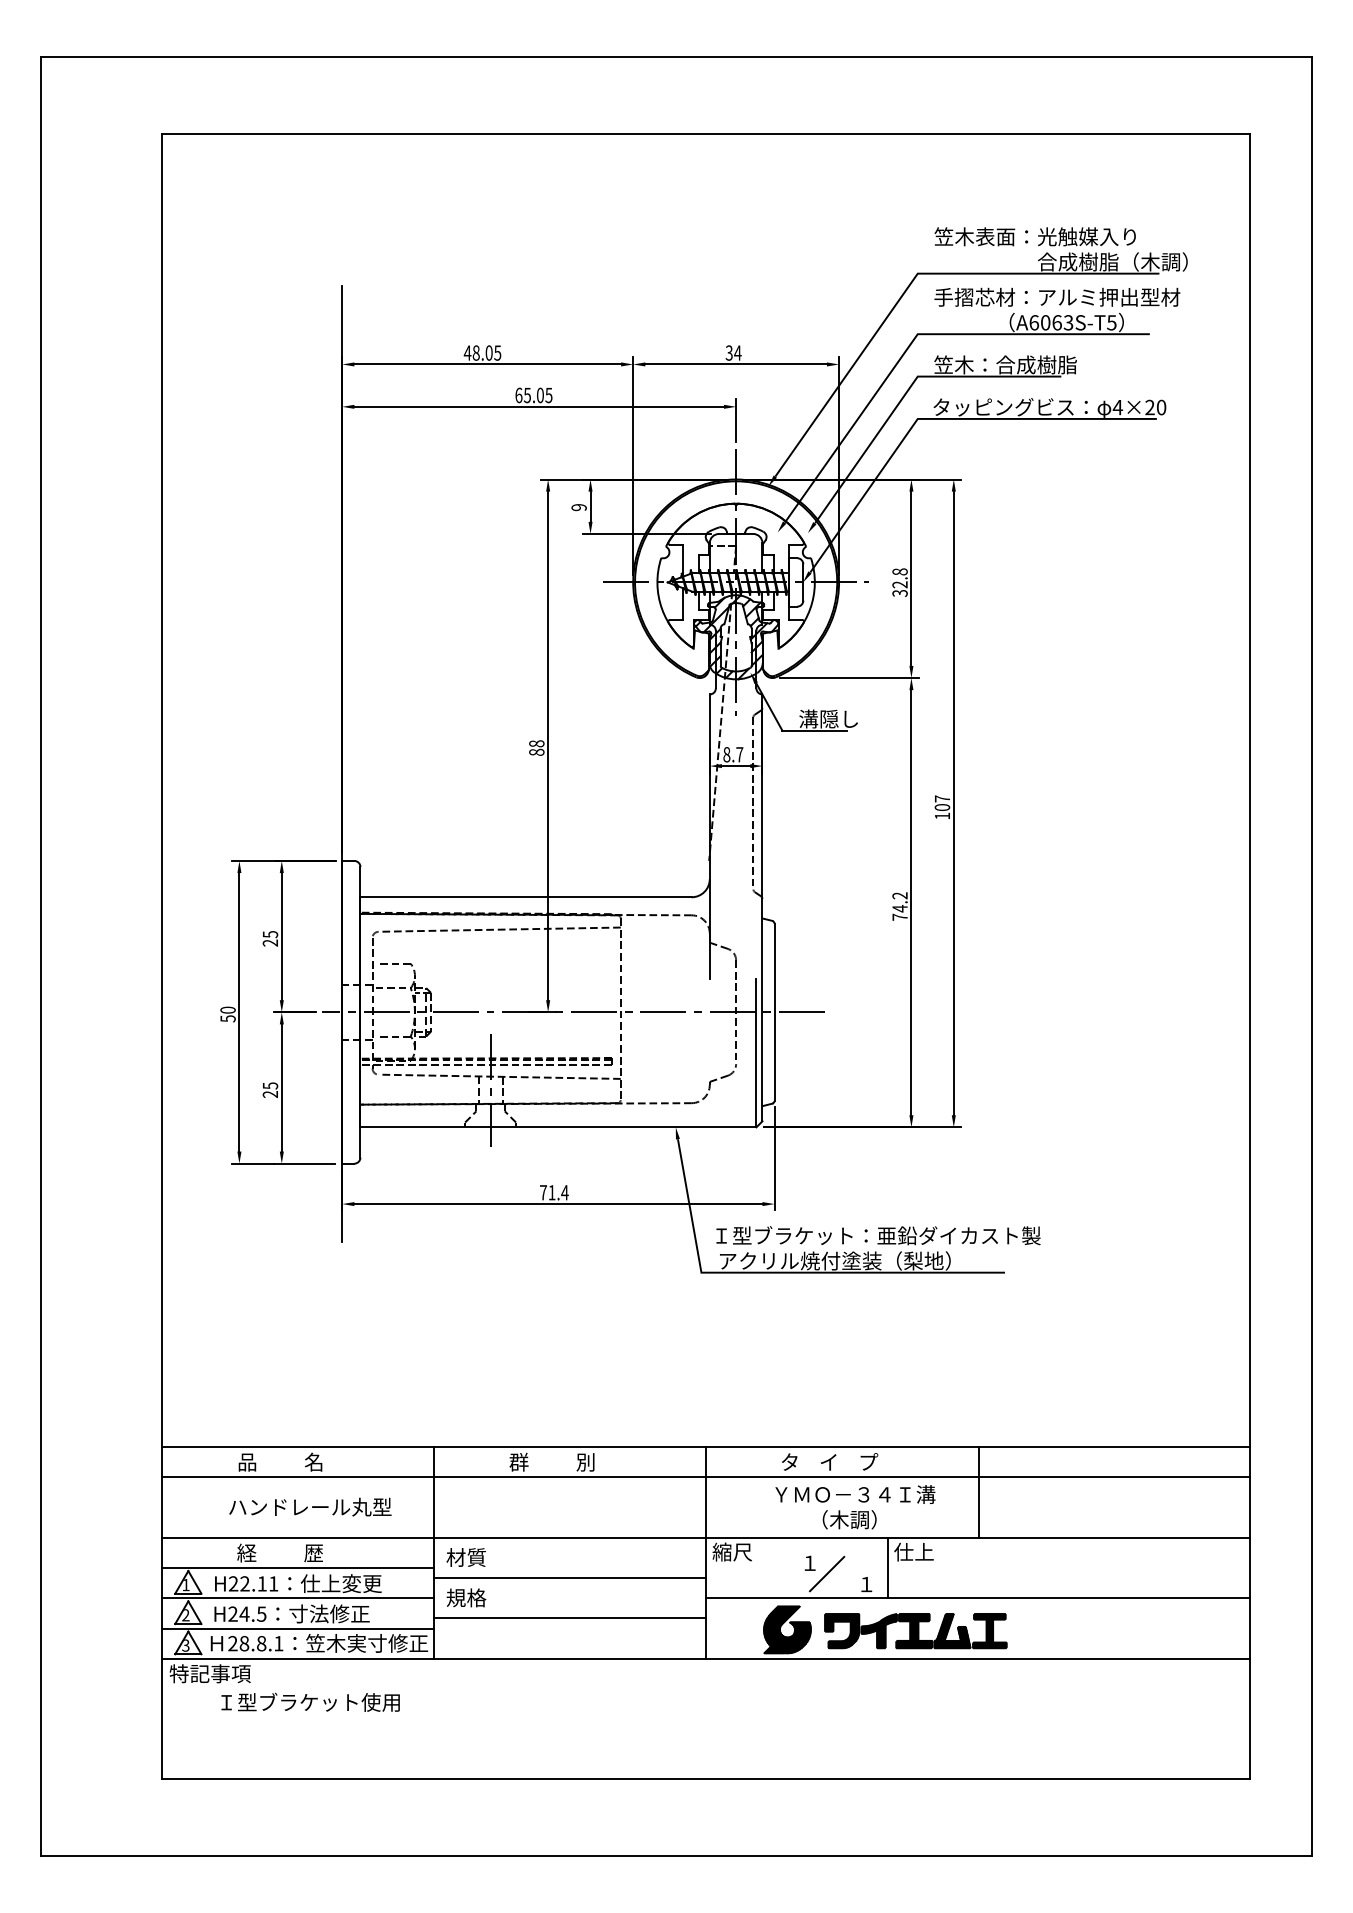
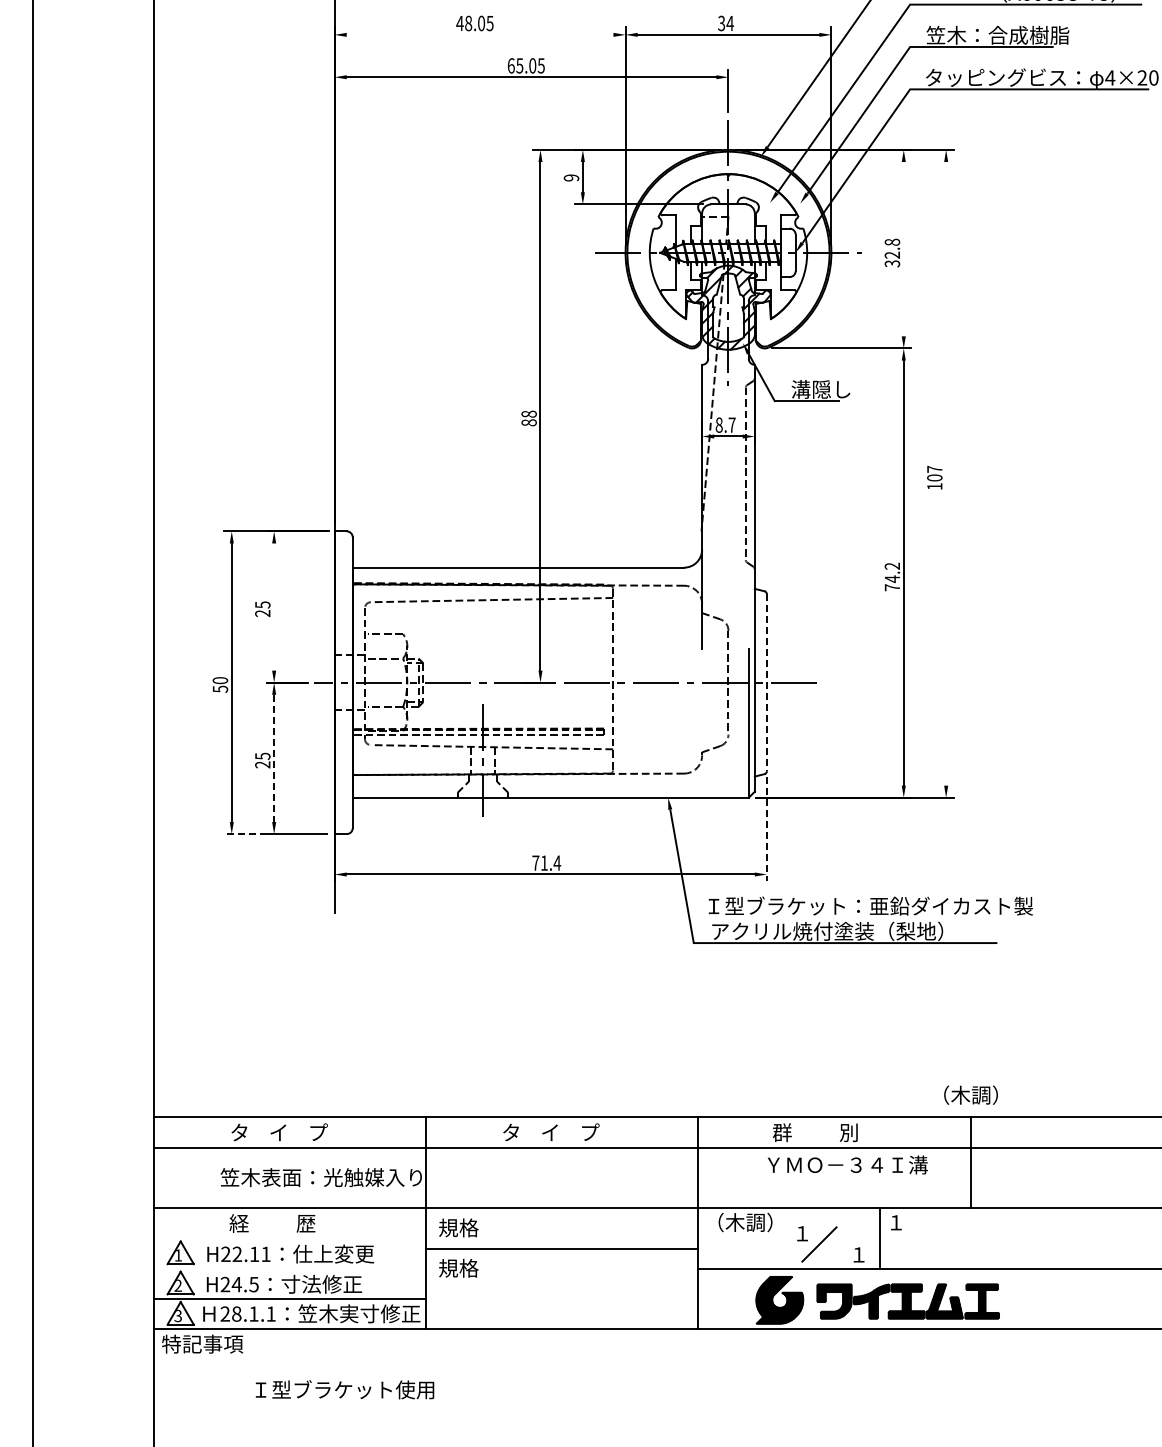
line: (487, 364) -> (479, 34), removed
line: (911, 578) -> (903, 248), removed
line: (953, 803) -> (945, 473), removed
line: (281, 936) -> (273, 606), removed
line: (774, 1012) -> (766, 682), solid -> dashed
line: (281, 1088) -> (273, 758), solid -> dashed
line: (774, 1158) -> (766, 828), solid -> dashed
line: (252, 1163) -> (244, 833), solid -> dashed
text: (286, 1461) -> (278, 1131), 品          名 -> タ    イ    プ
text: (558, 1461) -> (550, 1131), 群          別 -> タ    イ    プ
text: (829, 1461) -> (821, 1131), タ    イ    プ -> 群          別
text: (328, 1506) -> (320, 1176), ハンドレール丸型 -> 笠木表面：光触媒入り
text: (849, 1519) -> (970, 1094), moved
text: (746, 1551) -> (738, 1221), 縮尺 -> （木調）
text: (913, 1551) -> (905, 1221), 仕上 -> １
text: (466, 1557) -> (458, 1227), 材質 -> 規格
line: (297, 1568) -> (289, 1238), removed
line: (297, 1598) -> (289, 1268), removed
line: (569, 1618) -> (561, 1288), removed
text: (261, 1643) -> (253, 1313), 28.8.1 -> 28.1.1
text: (310, 1701) -> (344, 1388), moved

